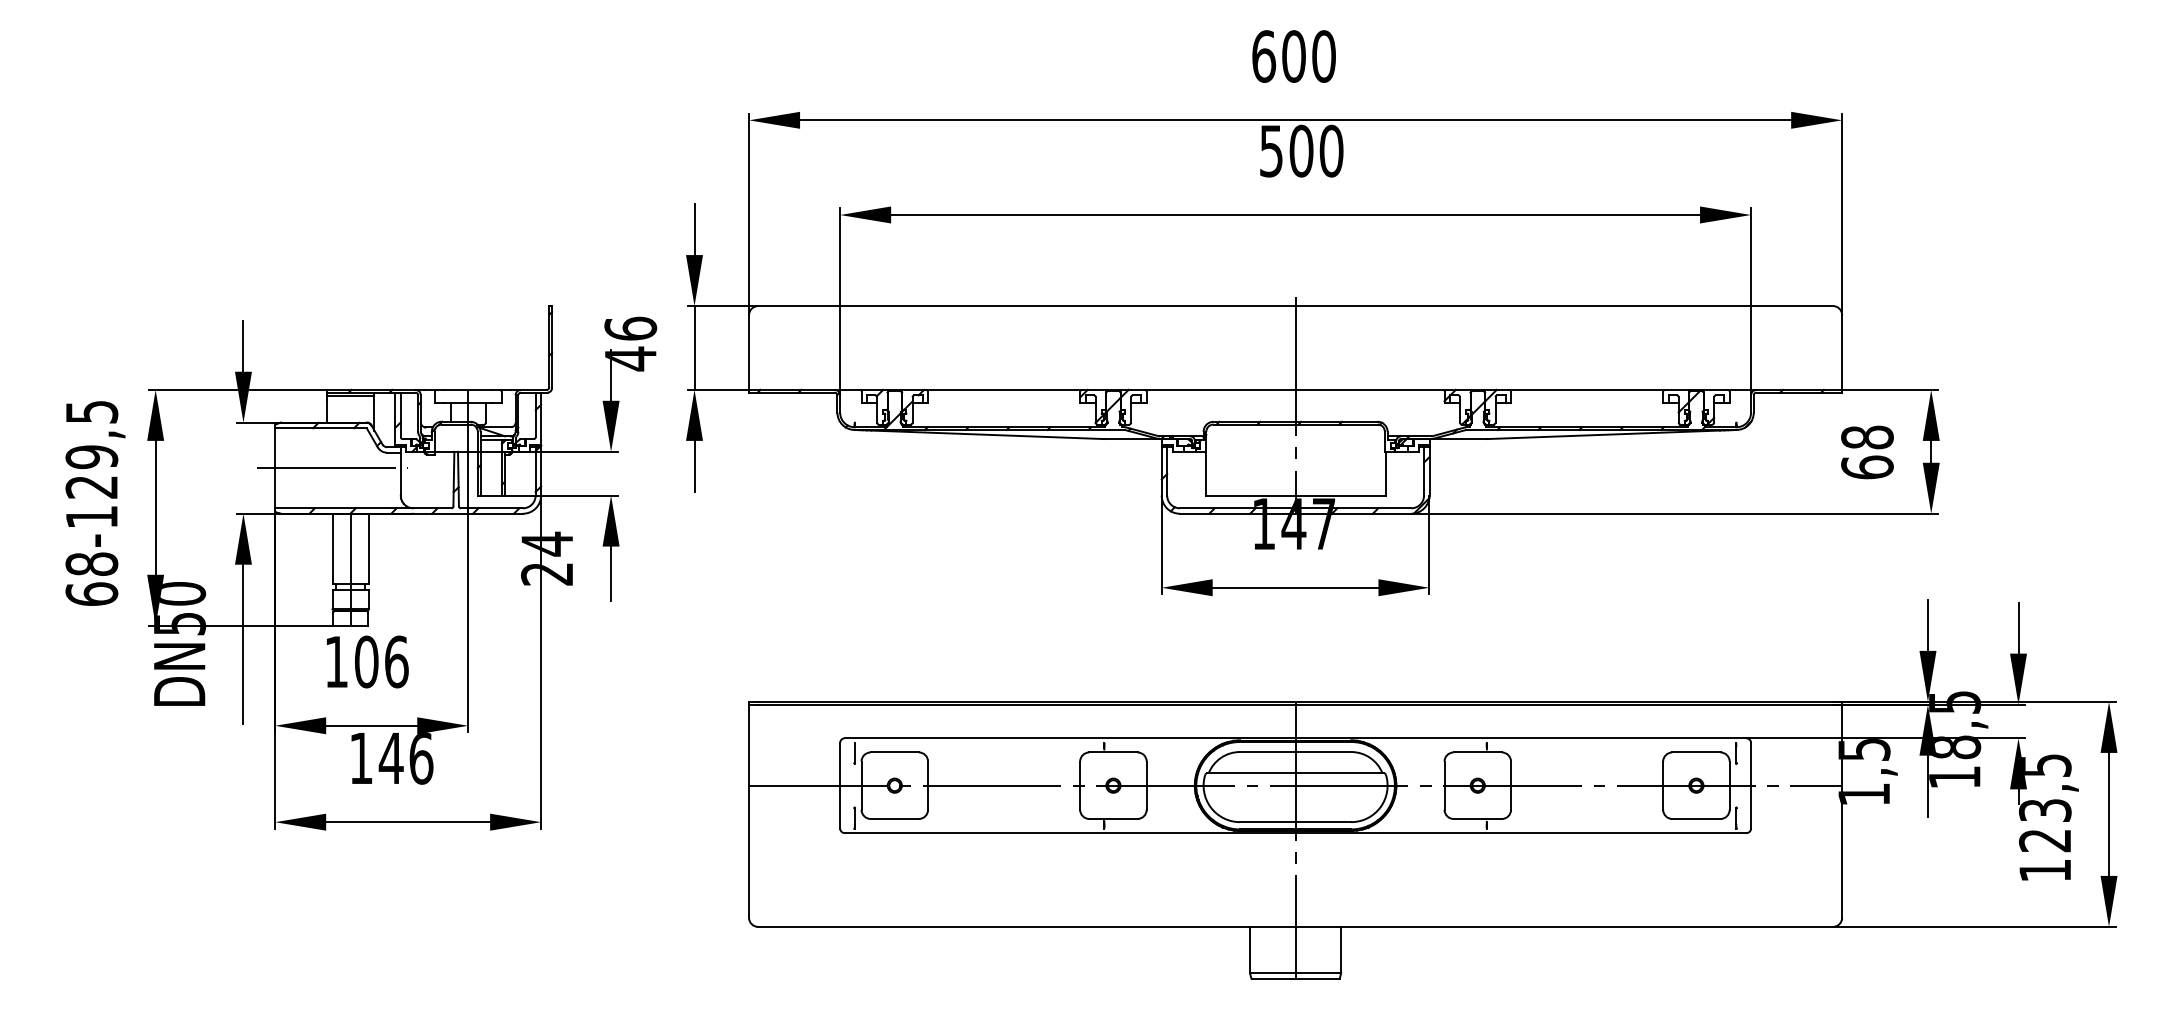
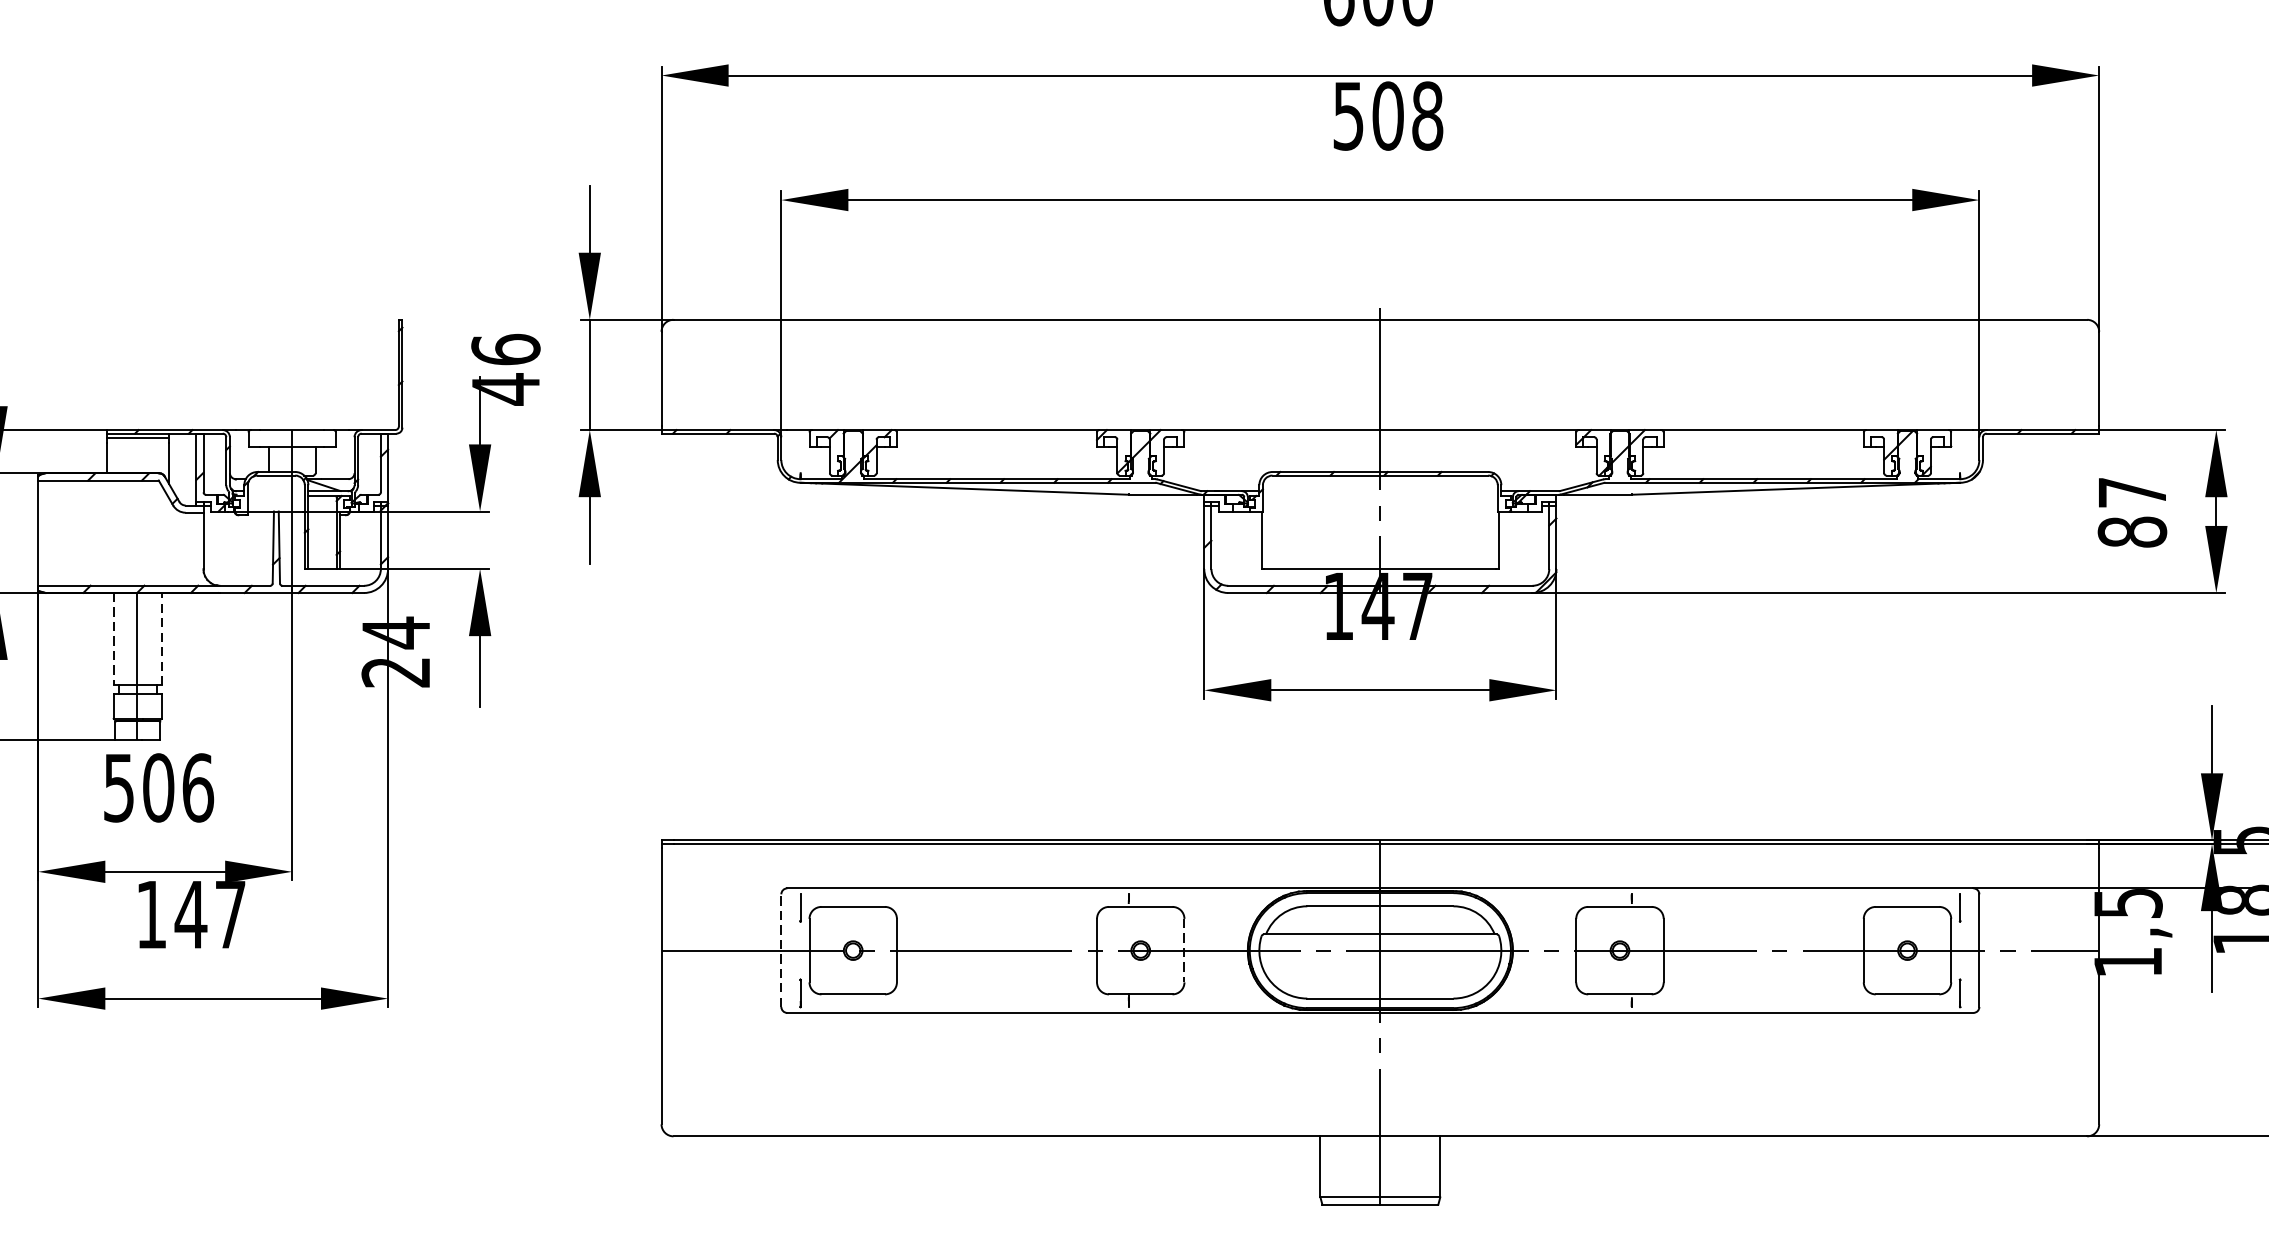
text: (1331, 151) -> (1427, 116), 500 -> 508
text: (1867, 452) -> (2132, 512), 68 -> 87
line: (331, 468) -> (112, 533), removed
line: (368, 548) -> (161, 638), solid -> dashed
line: (332, 549) -> (113, 639), solid -> dashed
text: (336, 662) -> (118, 788), 106 -> 506
text: (421, 758) -> (230, 914), 146 -> 147
line: (840, 785) -> (781, 950), solid -> dashed
line: (1146, 786) -> (1184, 951), solid -> dashed

